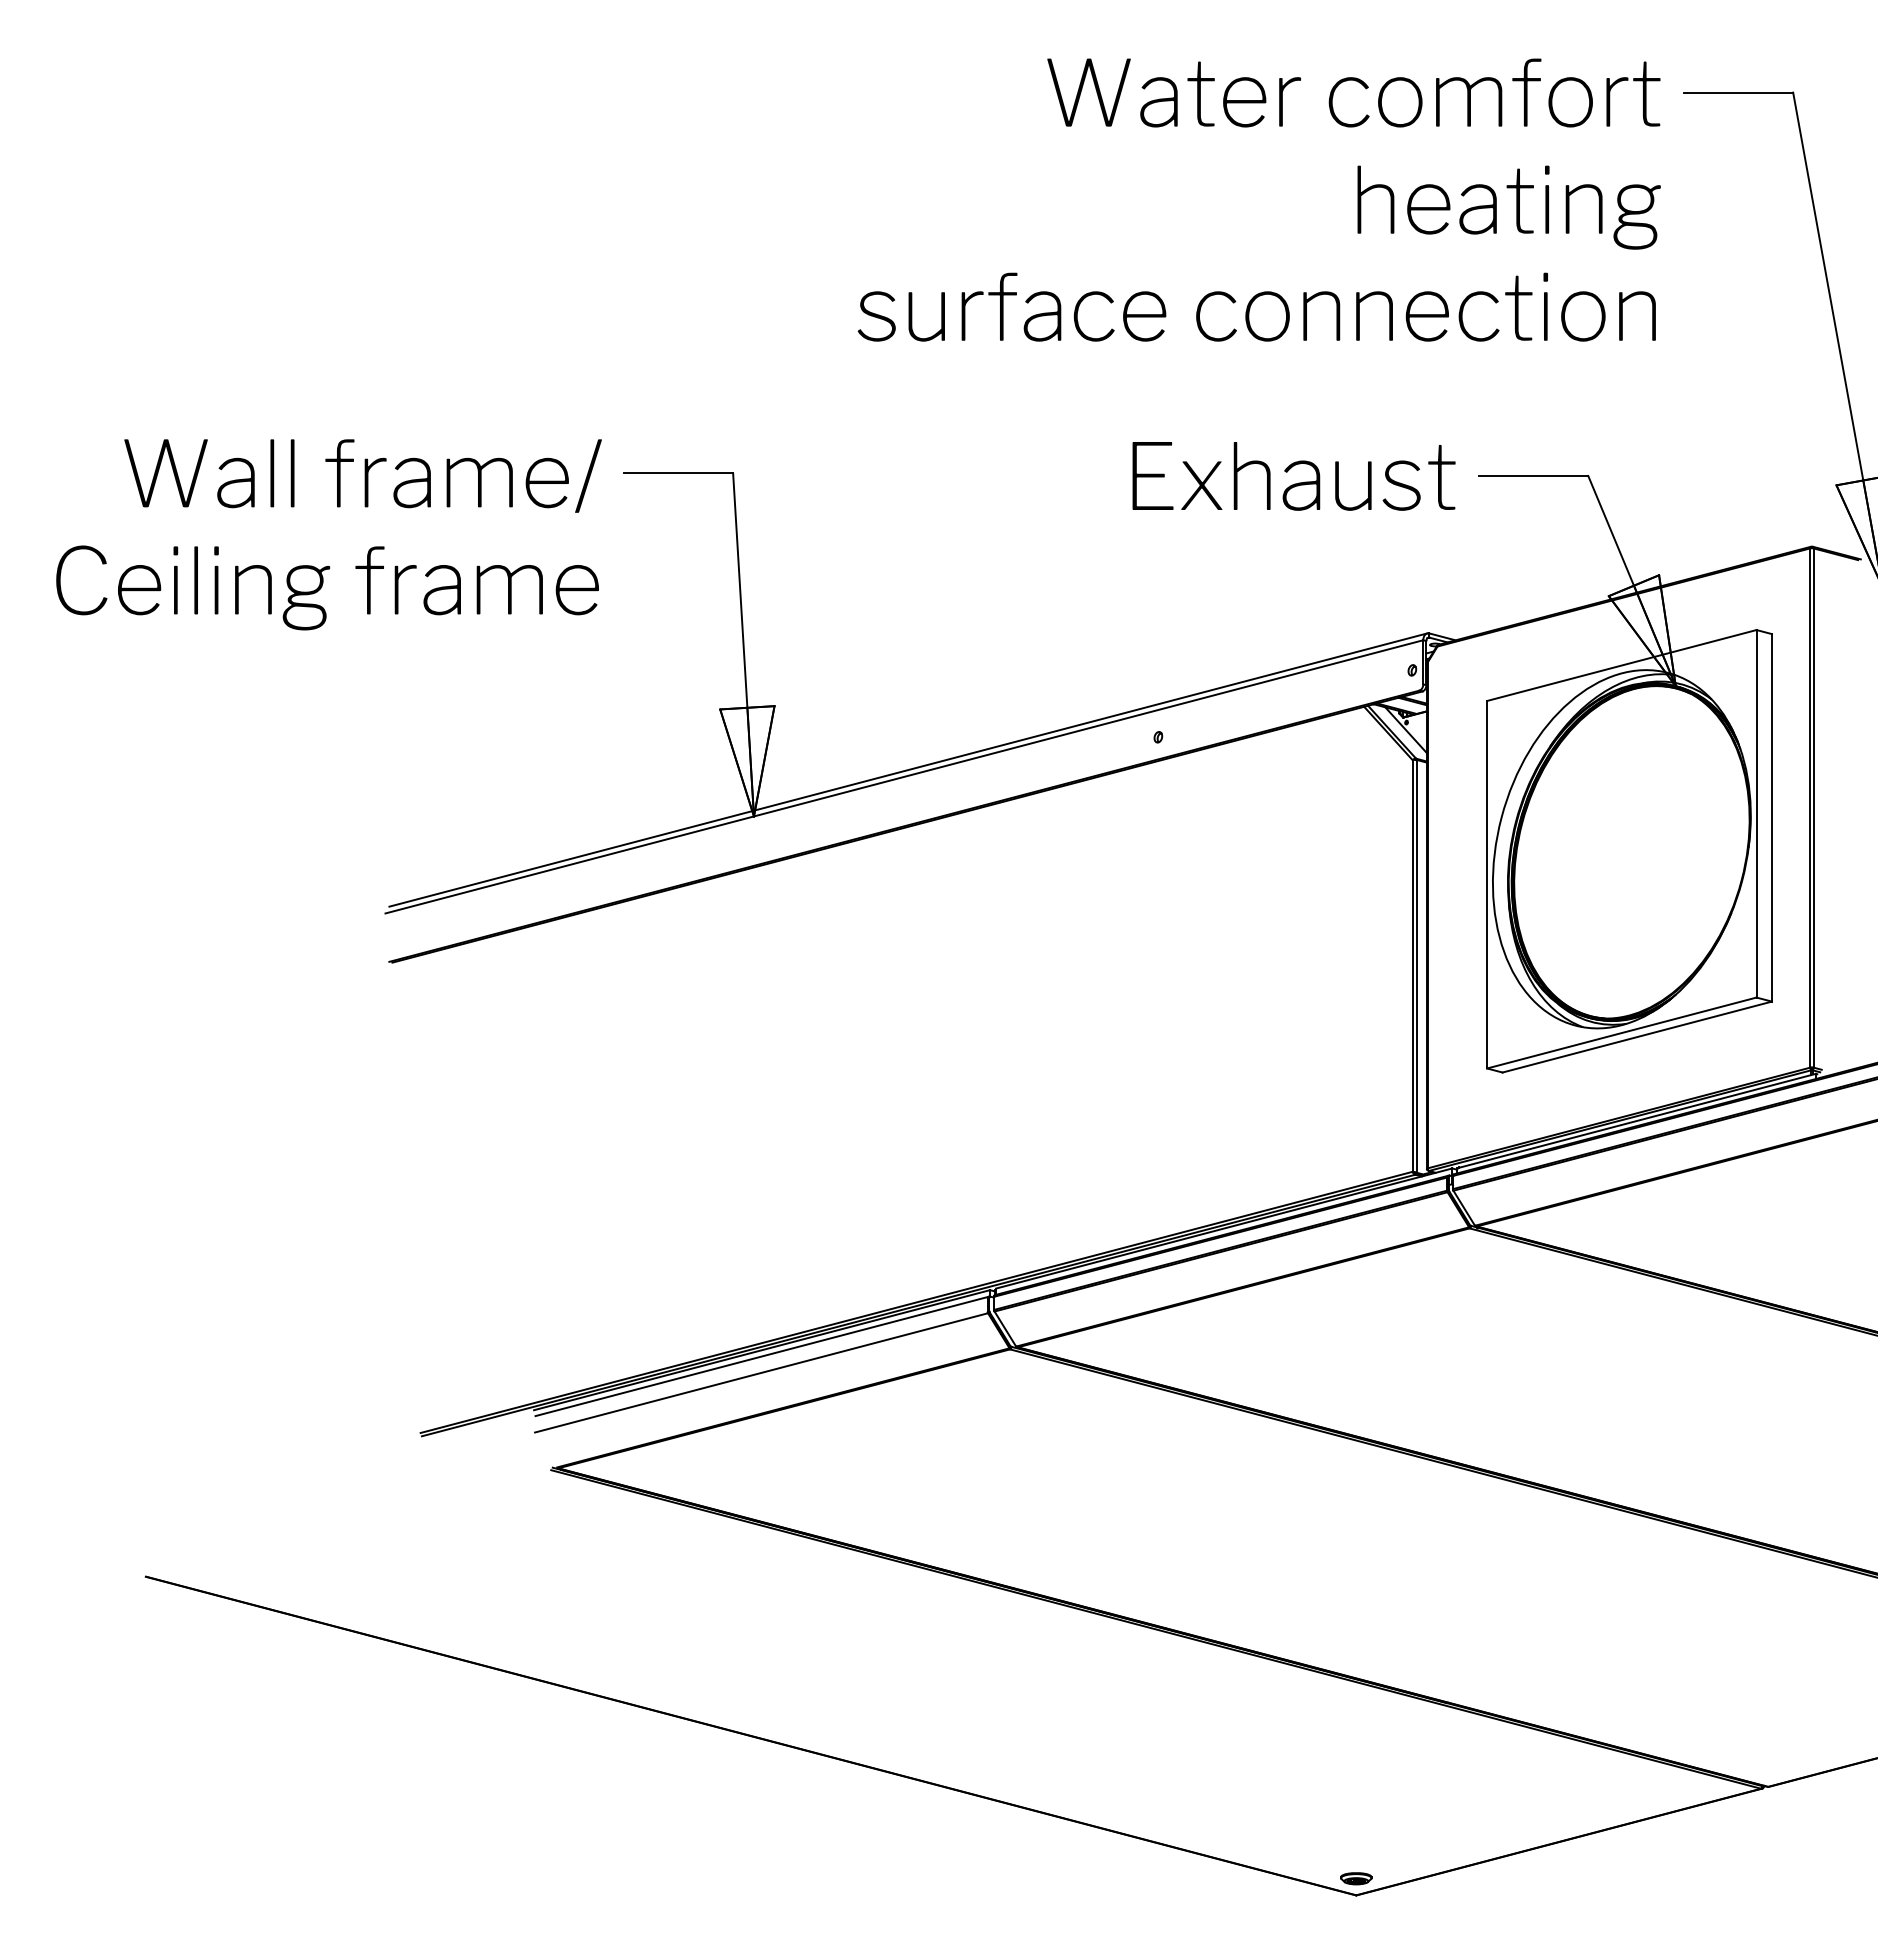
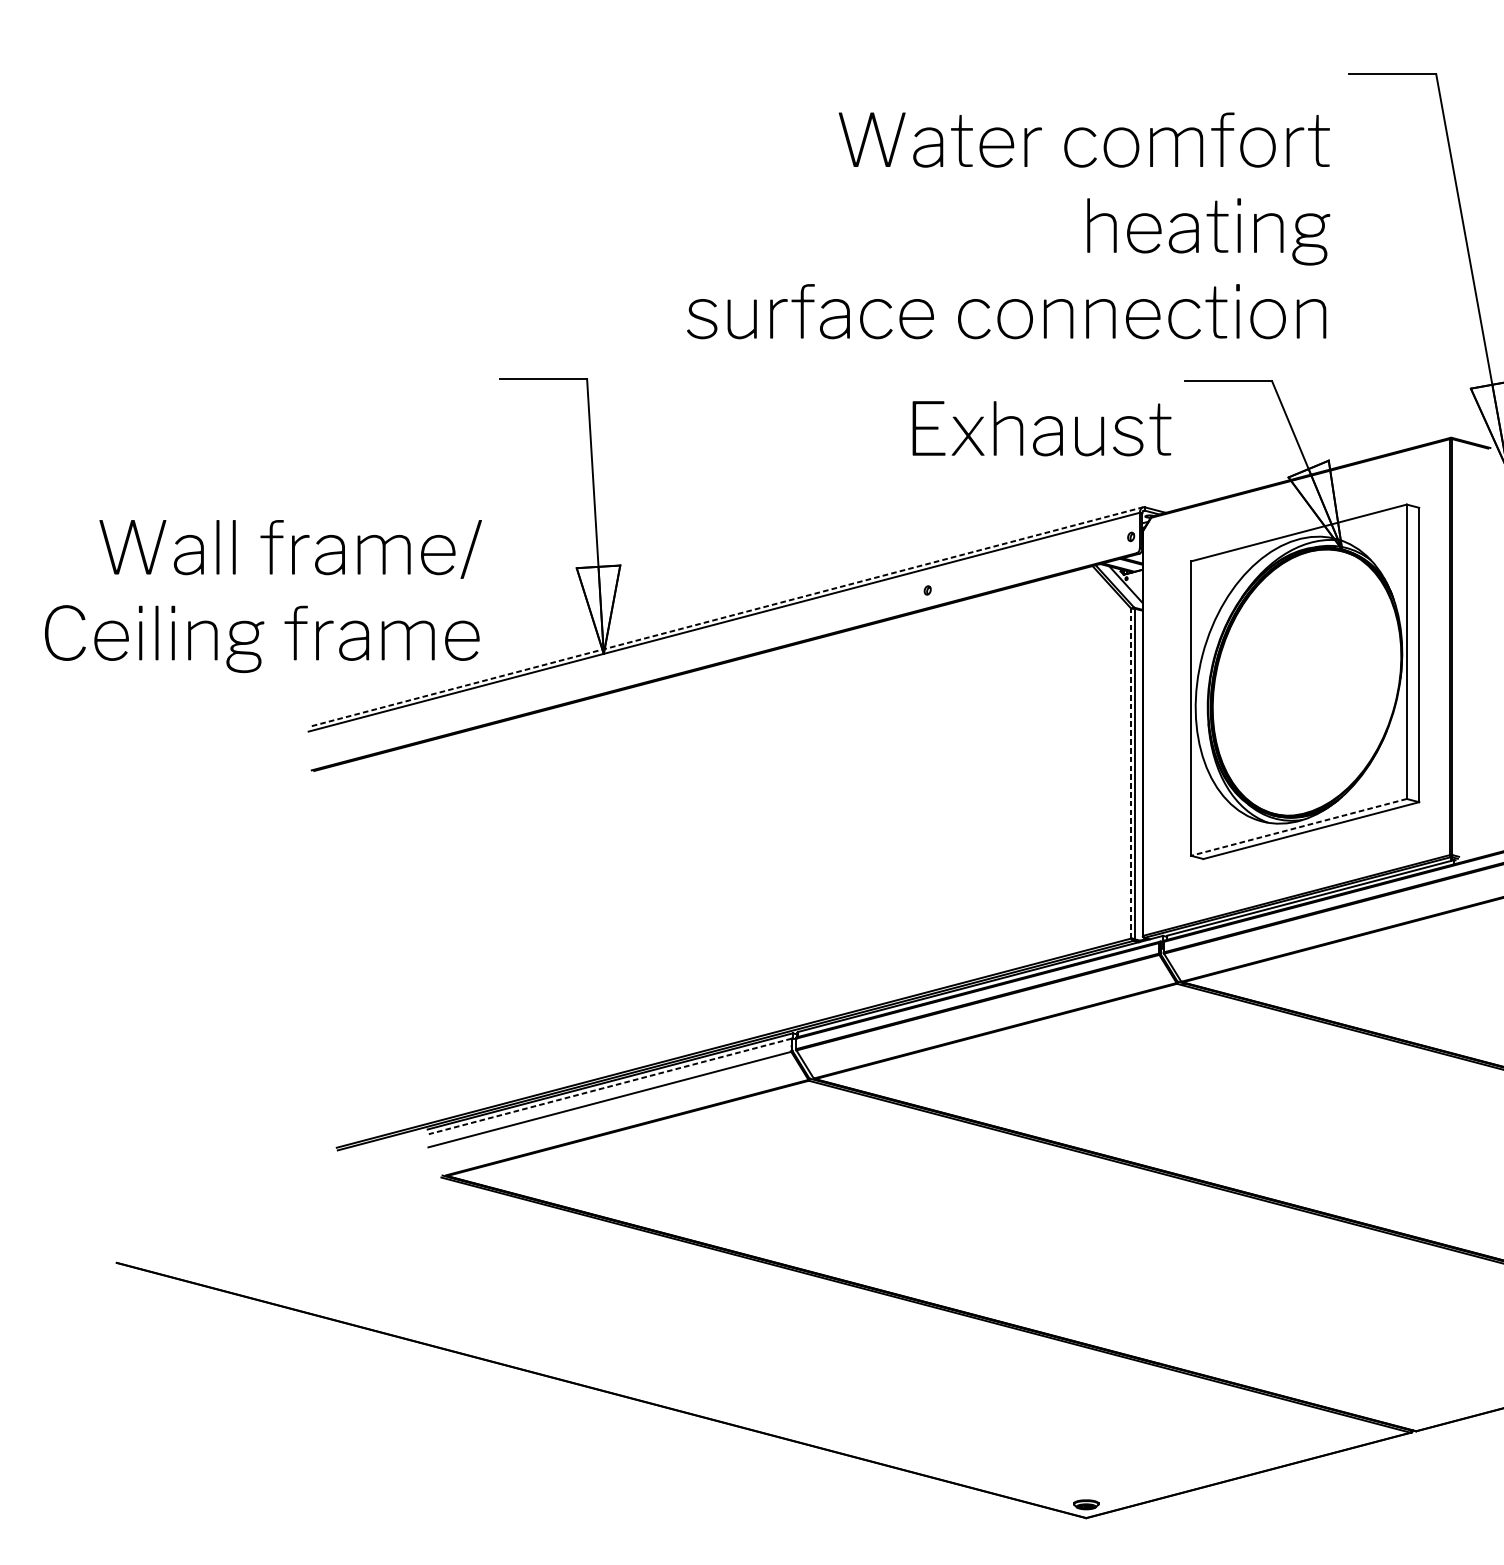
text: (1258, 199) -> (1007, 225), moved
text: (1293, 476) -> (1041, 428), moved
text: (328, 534) -> (262, 596), moved
line: (908, 770) -> (727, 617), solid -> dashed
line: (1412, 966) -> (1131, 774), solid -> dashed
line: (1621, 1033) -> (1298, 827), solid -> dashed
line: (761, 1356) -> (609, 1086), solid -> dashed

